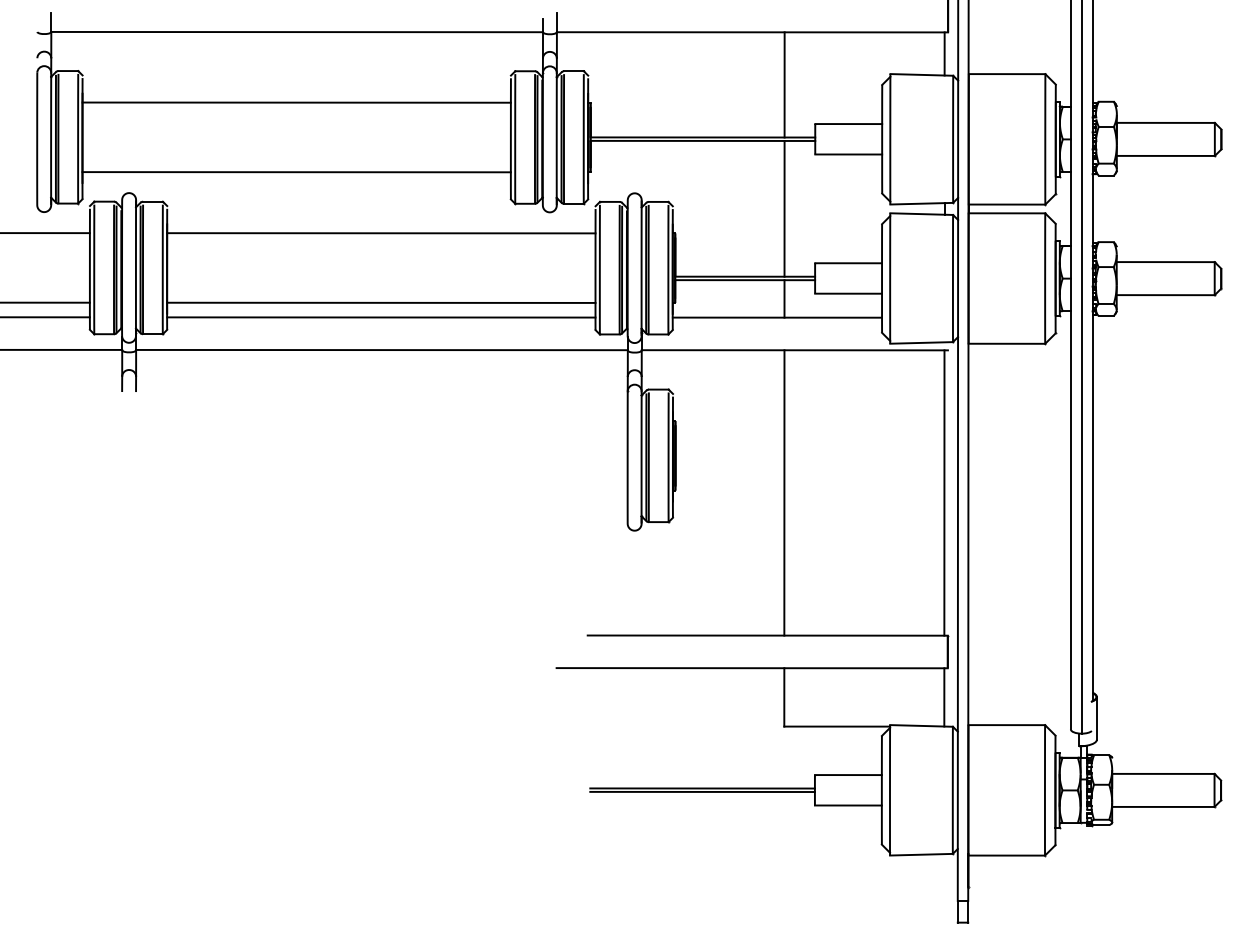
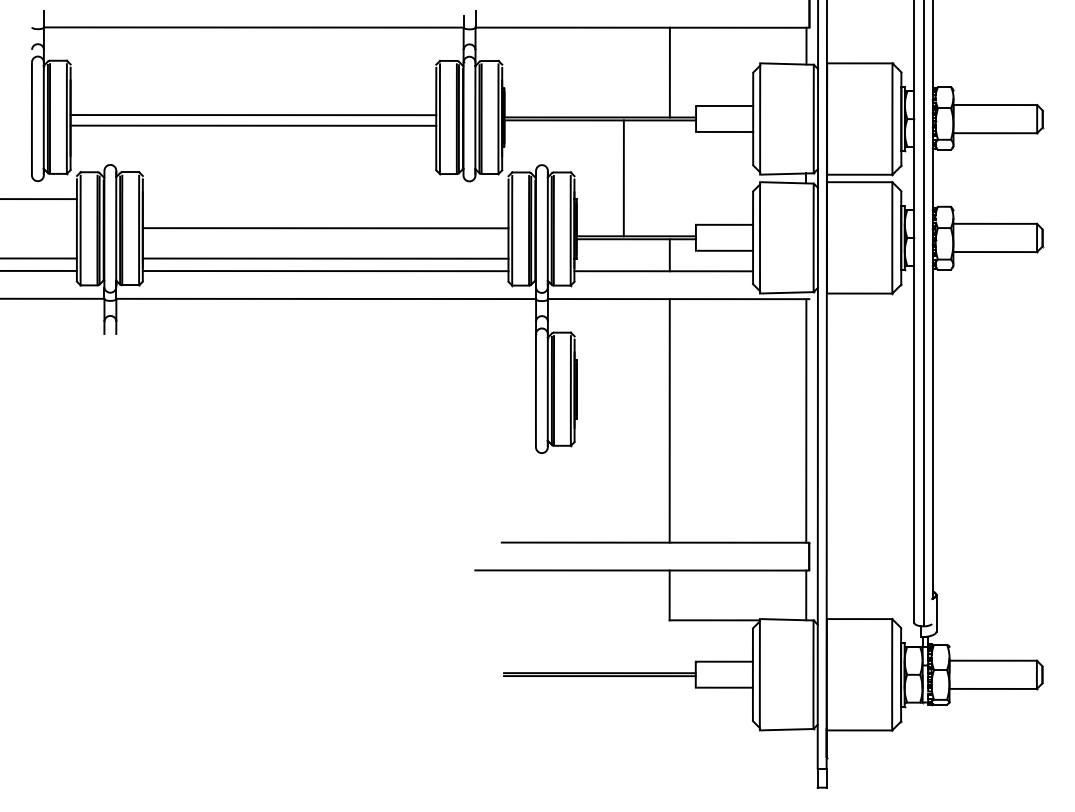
line: (296, 102) -> (253, 125), moved
line: (296, 172) -> (253, 115), moved
line: (784, 208) -> (623, 178), moved
line: (381, 233) -> (325, 228), moved

